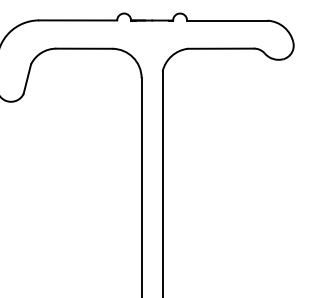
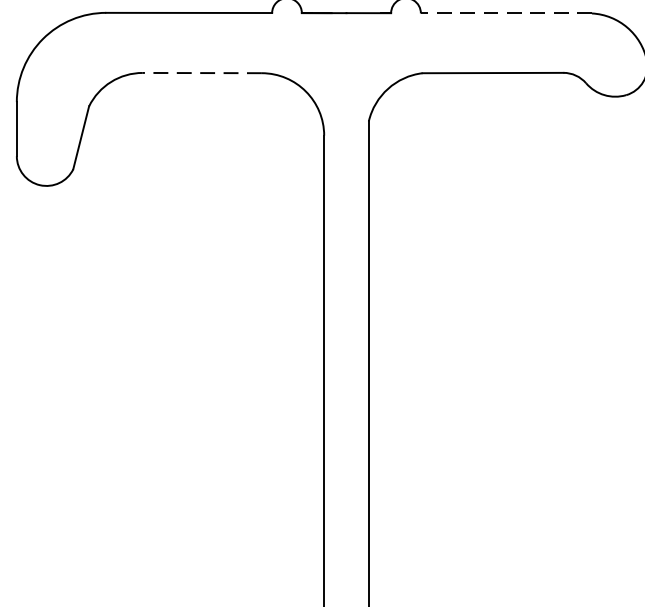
line: (226, 20) -> (504, 13), solid -> dashed
line: (83, 48) -> (200, 72), solid -> dashed

